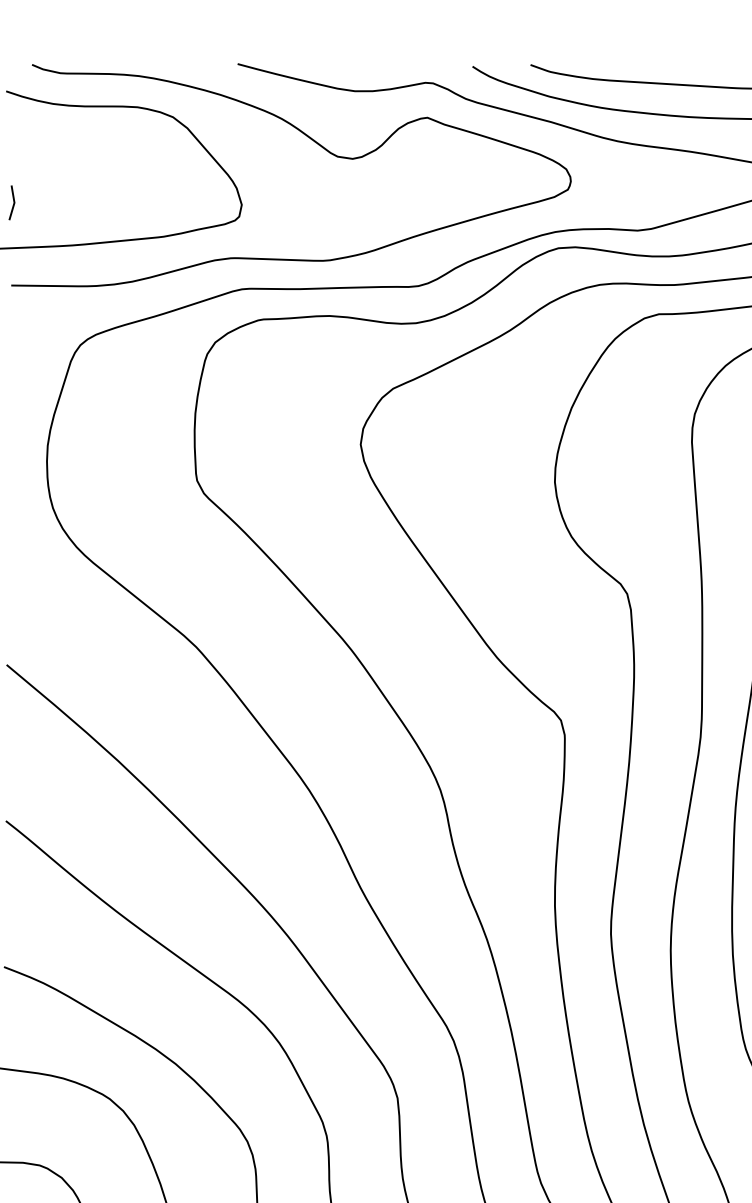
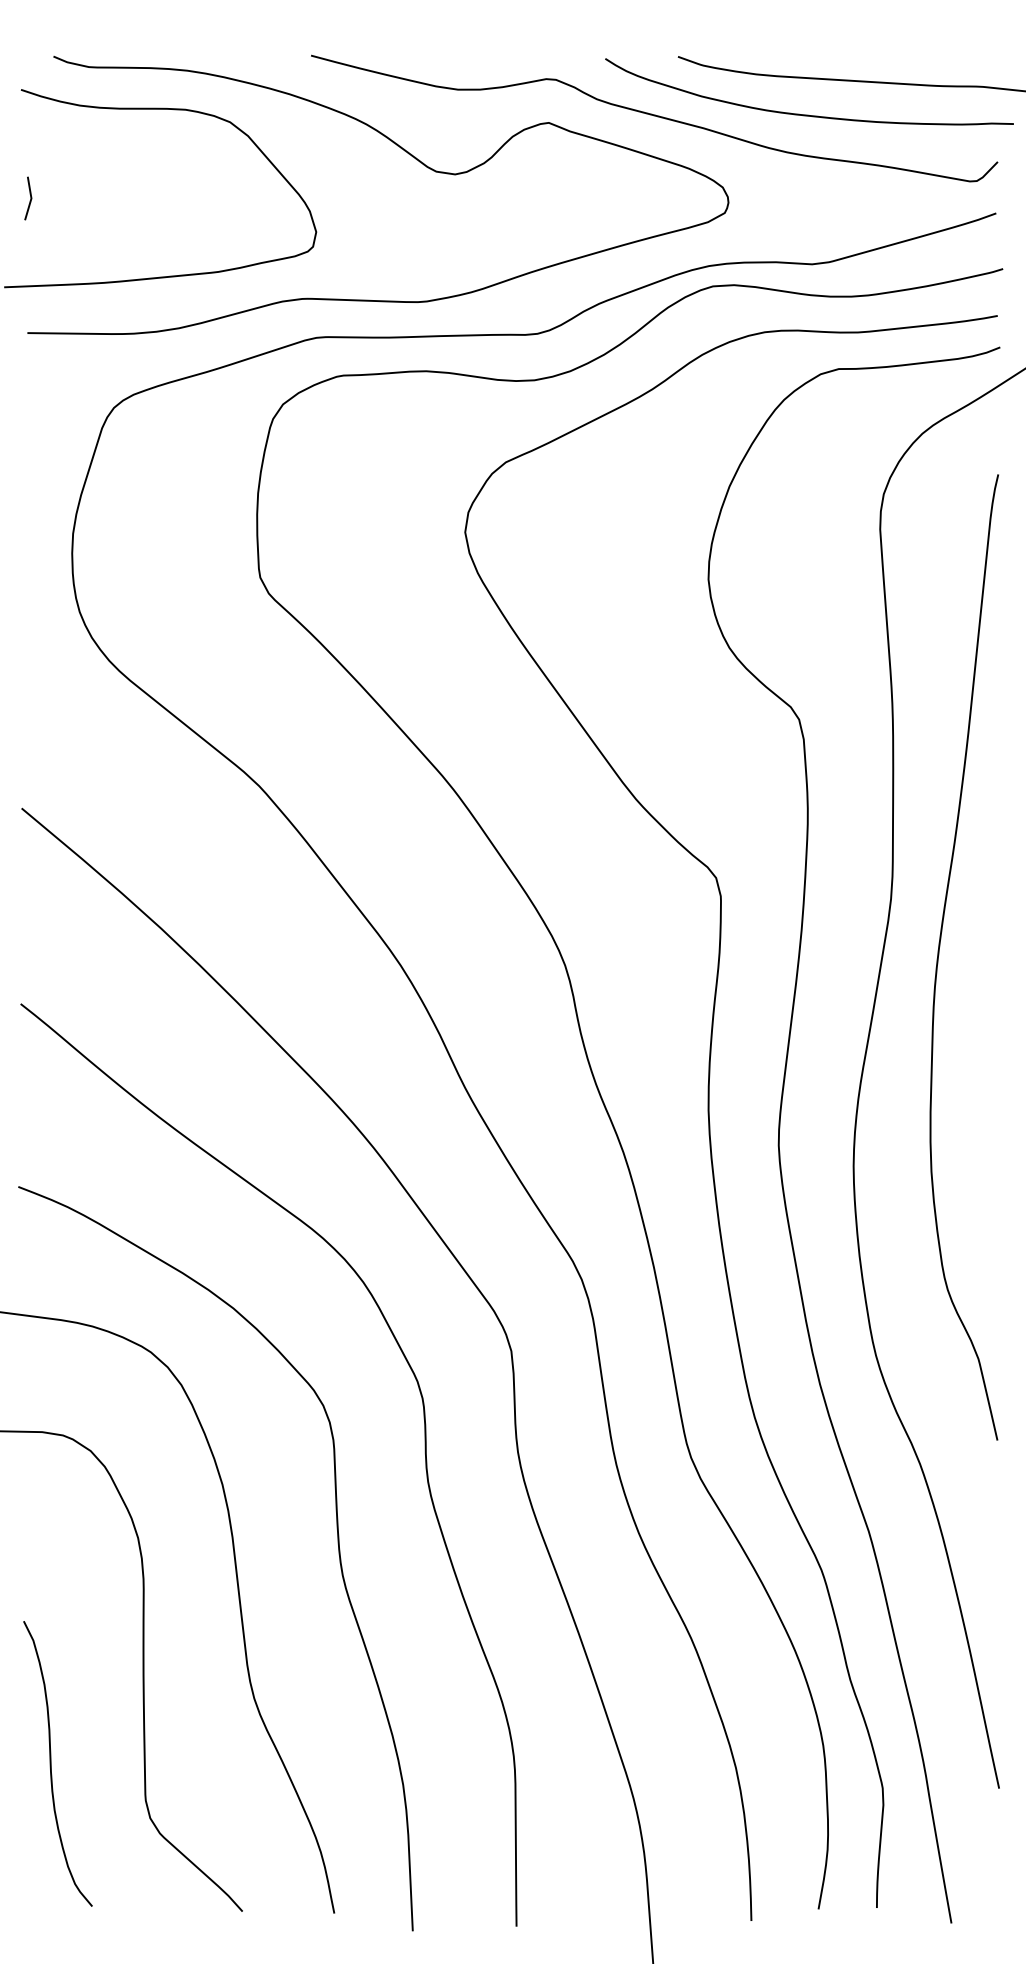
line: (13, 202) -> (30, 198), moved

